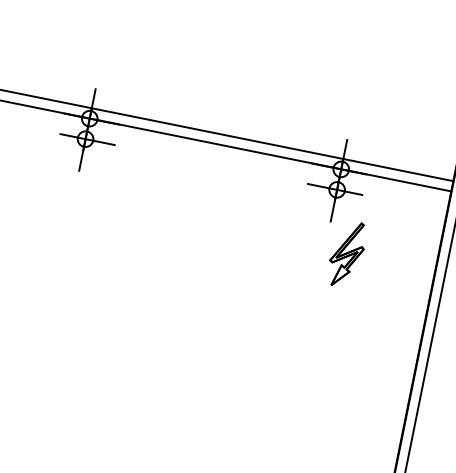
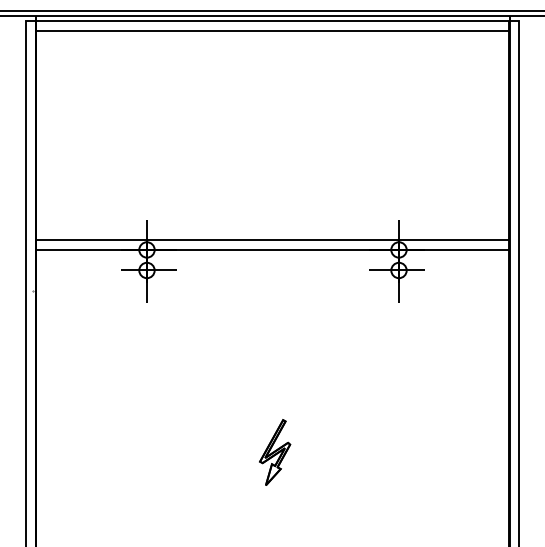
part: (347, 254) -> (275, 452), moved

